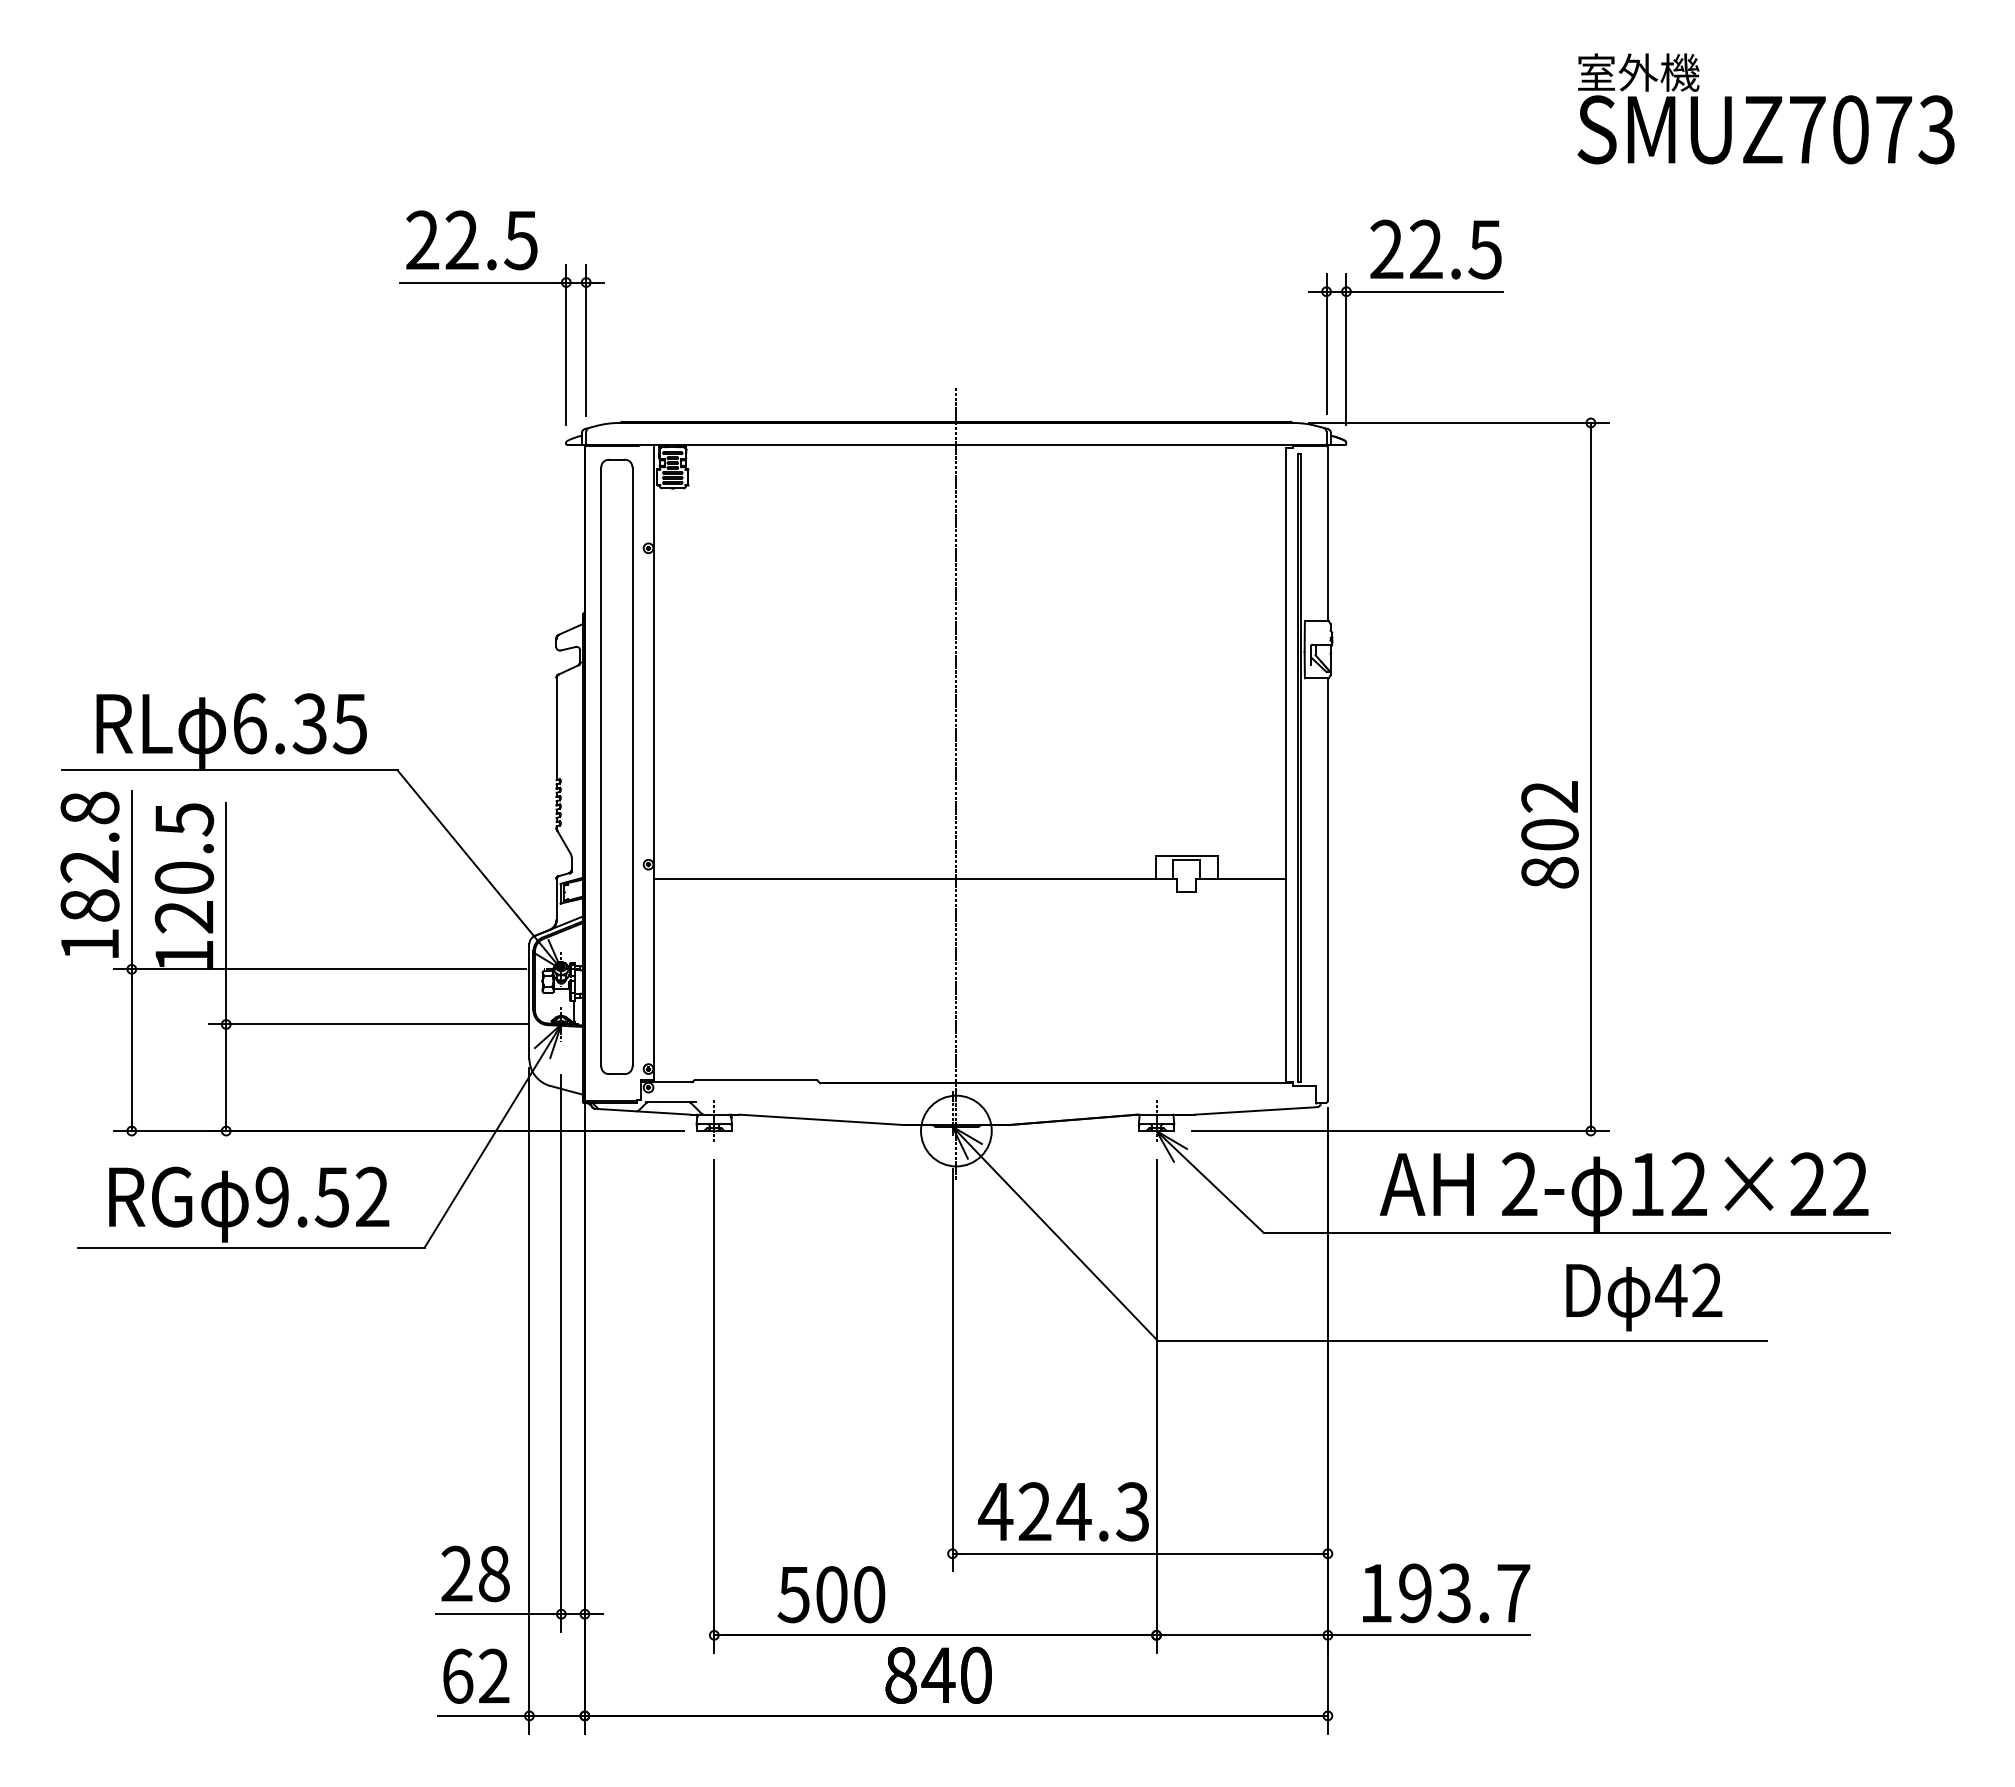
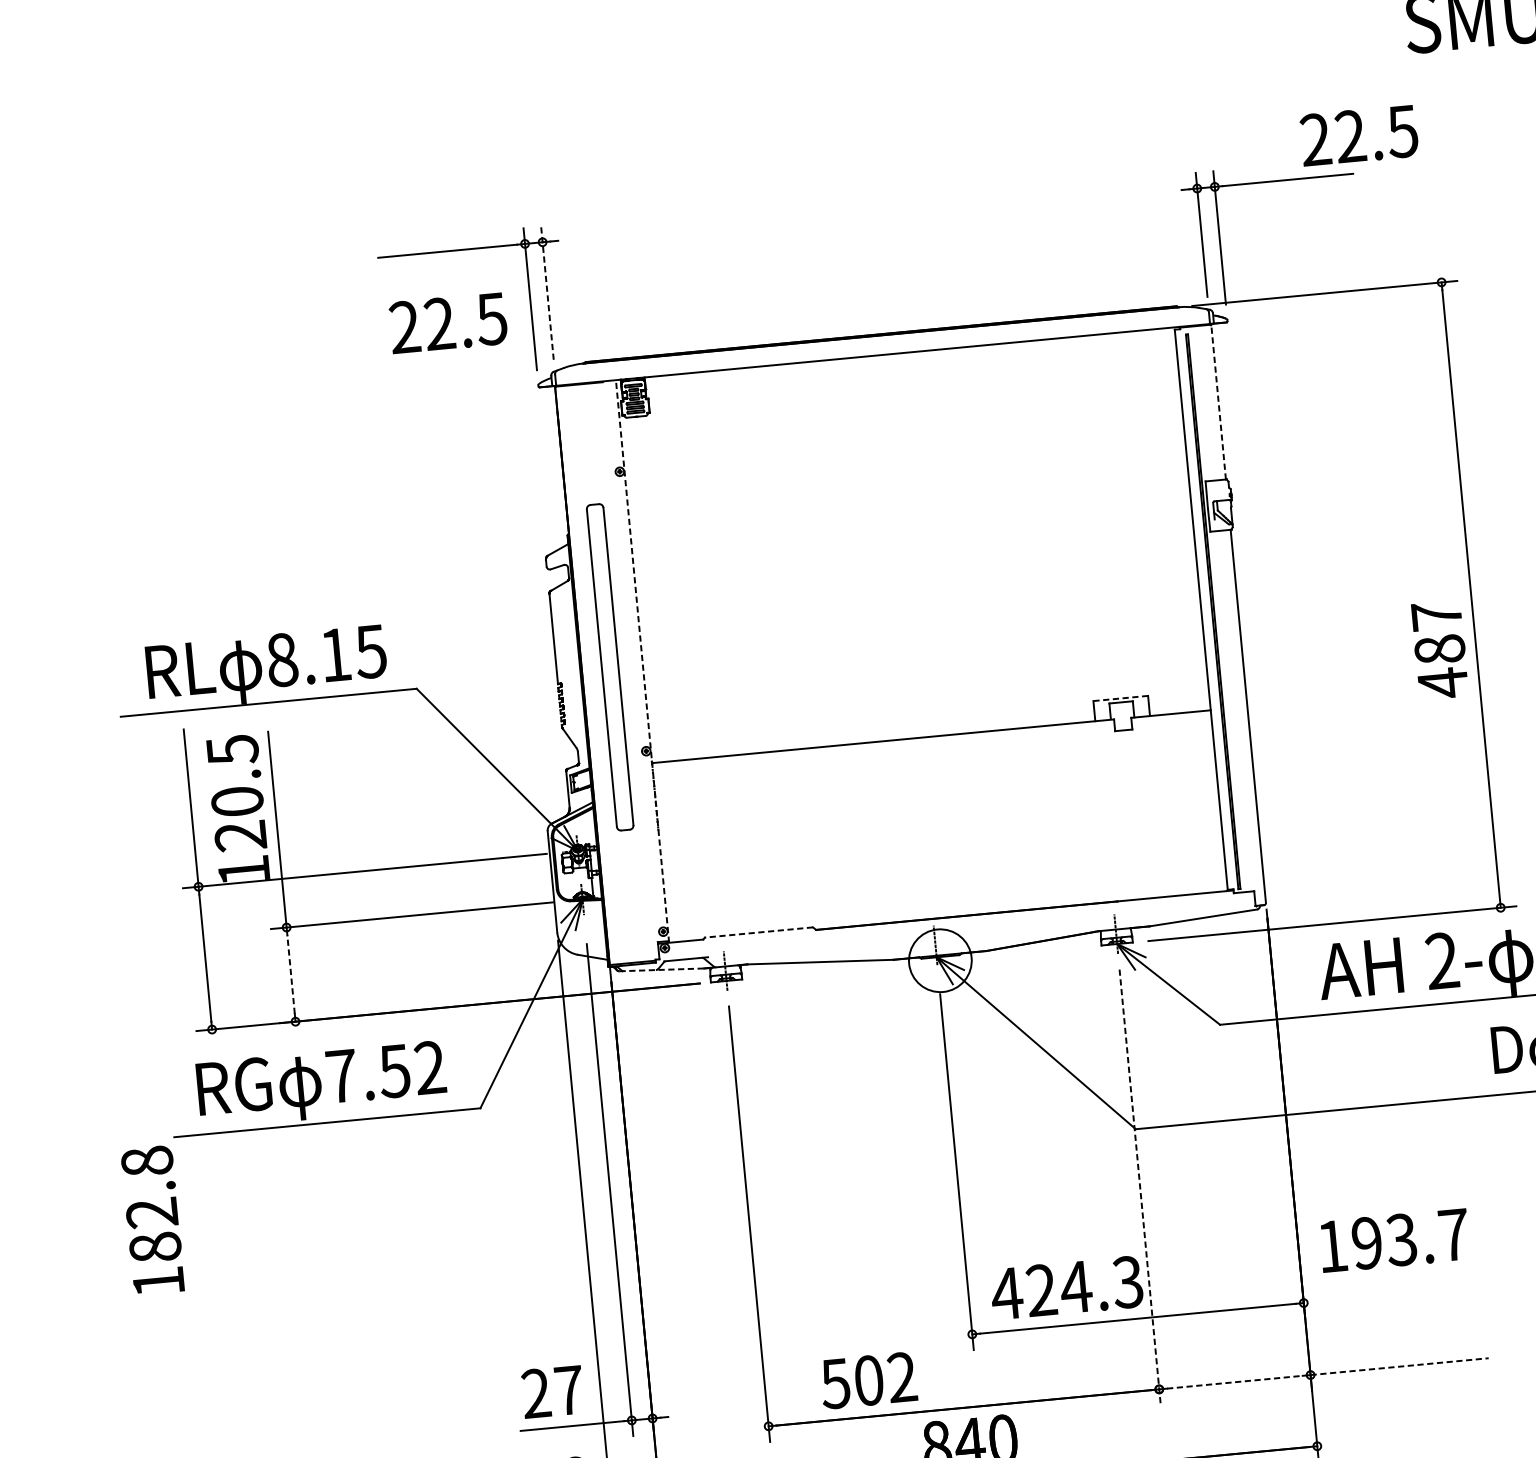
text: (471, 240) -> (448, 323), moved
text: (1435, 249) -> (1358, 135), moved
line: (586, 339) -> (547, 292), solid -> dashed
line: (1327, 532) -> (1218, 401), solid -> dashed
text: (279, 723) -> (308, 657), 6.35 -> 8.15
line: (653, 763) -> (642, 661), solid -> dashed
part: (616, 766) -> (609, 667), size x0.6
line: (956, 782) -> (911, 652), removed
text: (1549, 835) -> (1439, 650), 802 -> 487
line: (1186, 855) -> (1120, 698), solid -> dashed
text: (89, 874) -> (152, 1220), moved
line: (226, 1077) -> (291, 974), solid -> dashed
line: (755, 1080) -> (758, 932), solid -> dashed
line: (642, 1111) -> (661, 969), solid -> dashed
text: (272, 1196) -> (341, 1075), 9.52 -> 7.52
line: (1156, 1406) -> (1140, 1187), solid -> dashed
text: (494, 1574) -> (569, 1390), 28 -> 27
text: (1446, 1593) -> (1394, 1240), moved
text: (869, 1594) -> (902, 1377), 500 -> 502
line: (1242, 1635) -> (1235, 1382), solid -> dashed
line: (1428, 1635) -> (1399, 1366), solid -> dashed

